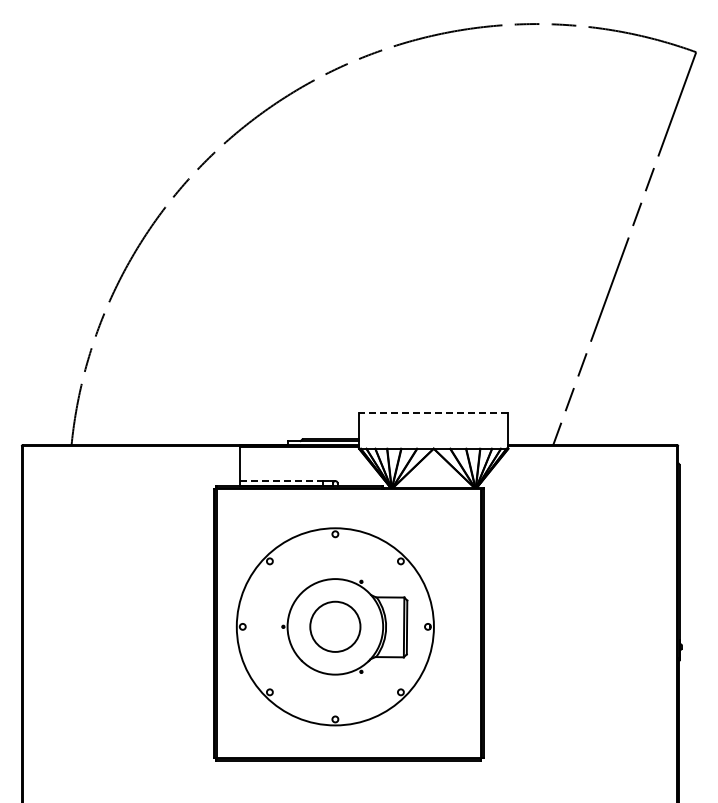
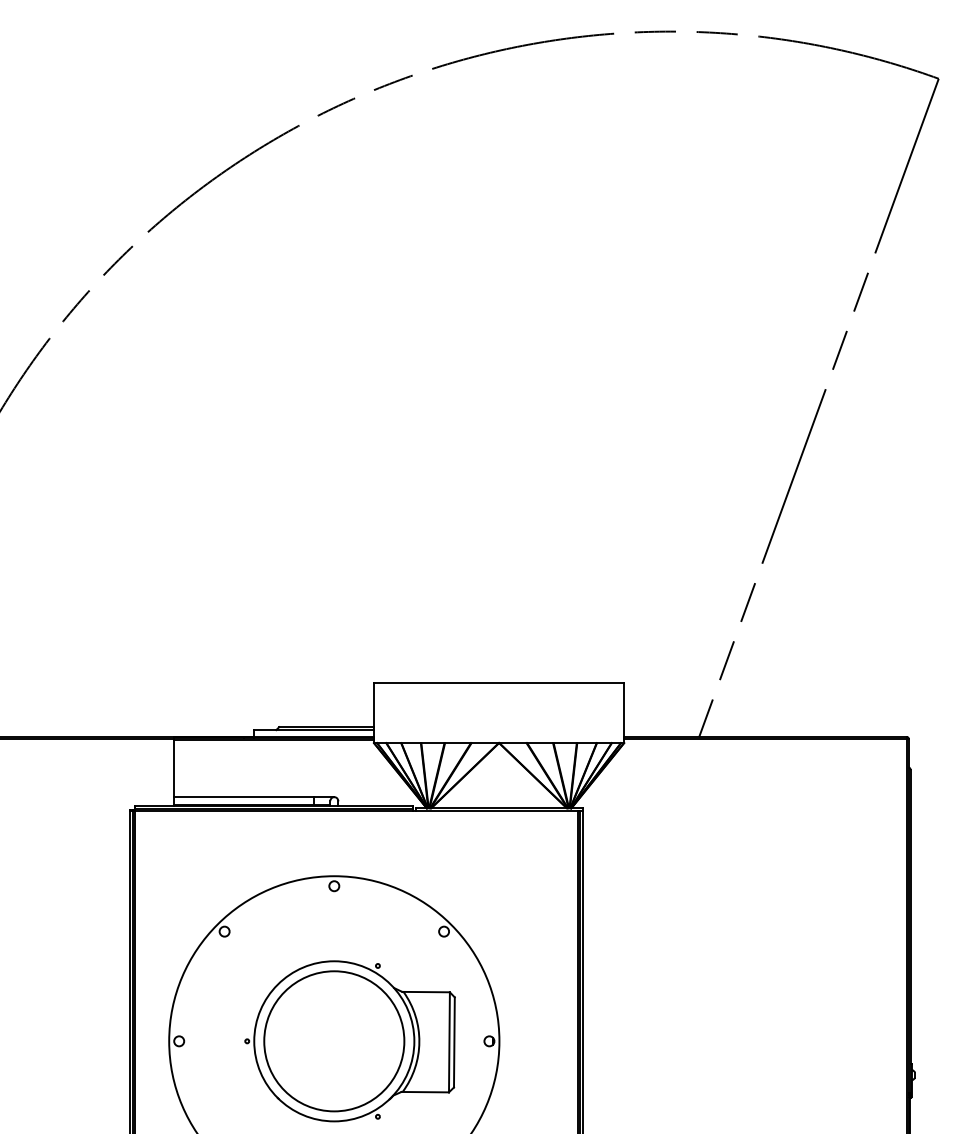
line: (433, 412) -> (498, 682), dashed -> solid
line: (281, 481) -> (244, 797), dashed -> solid
circle: (335, 626) -> (334, 1040), size x1.67

